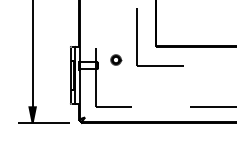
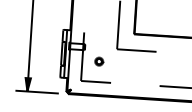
part: (116, 59) -> (99, 61), moved

